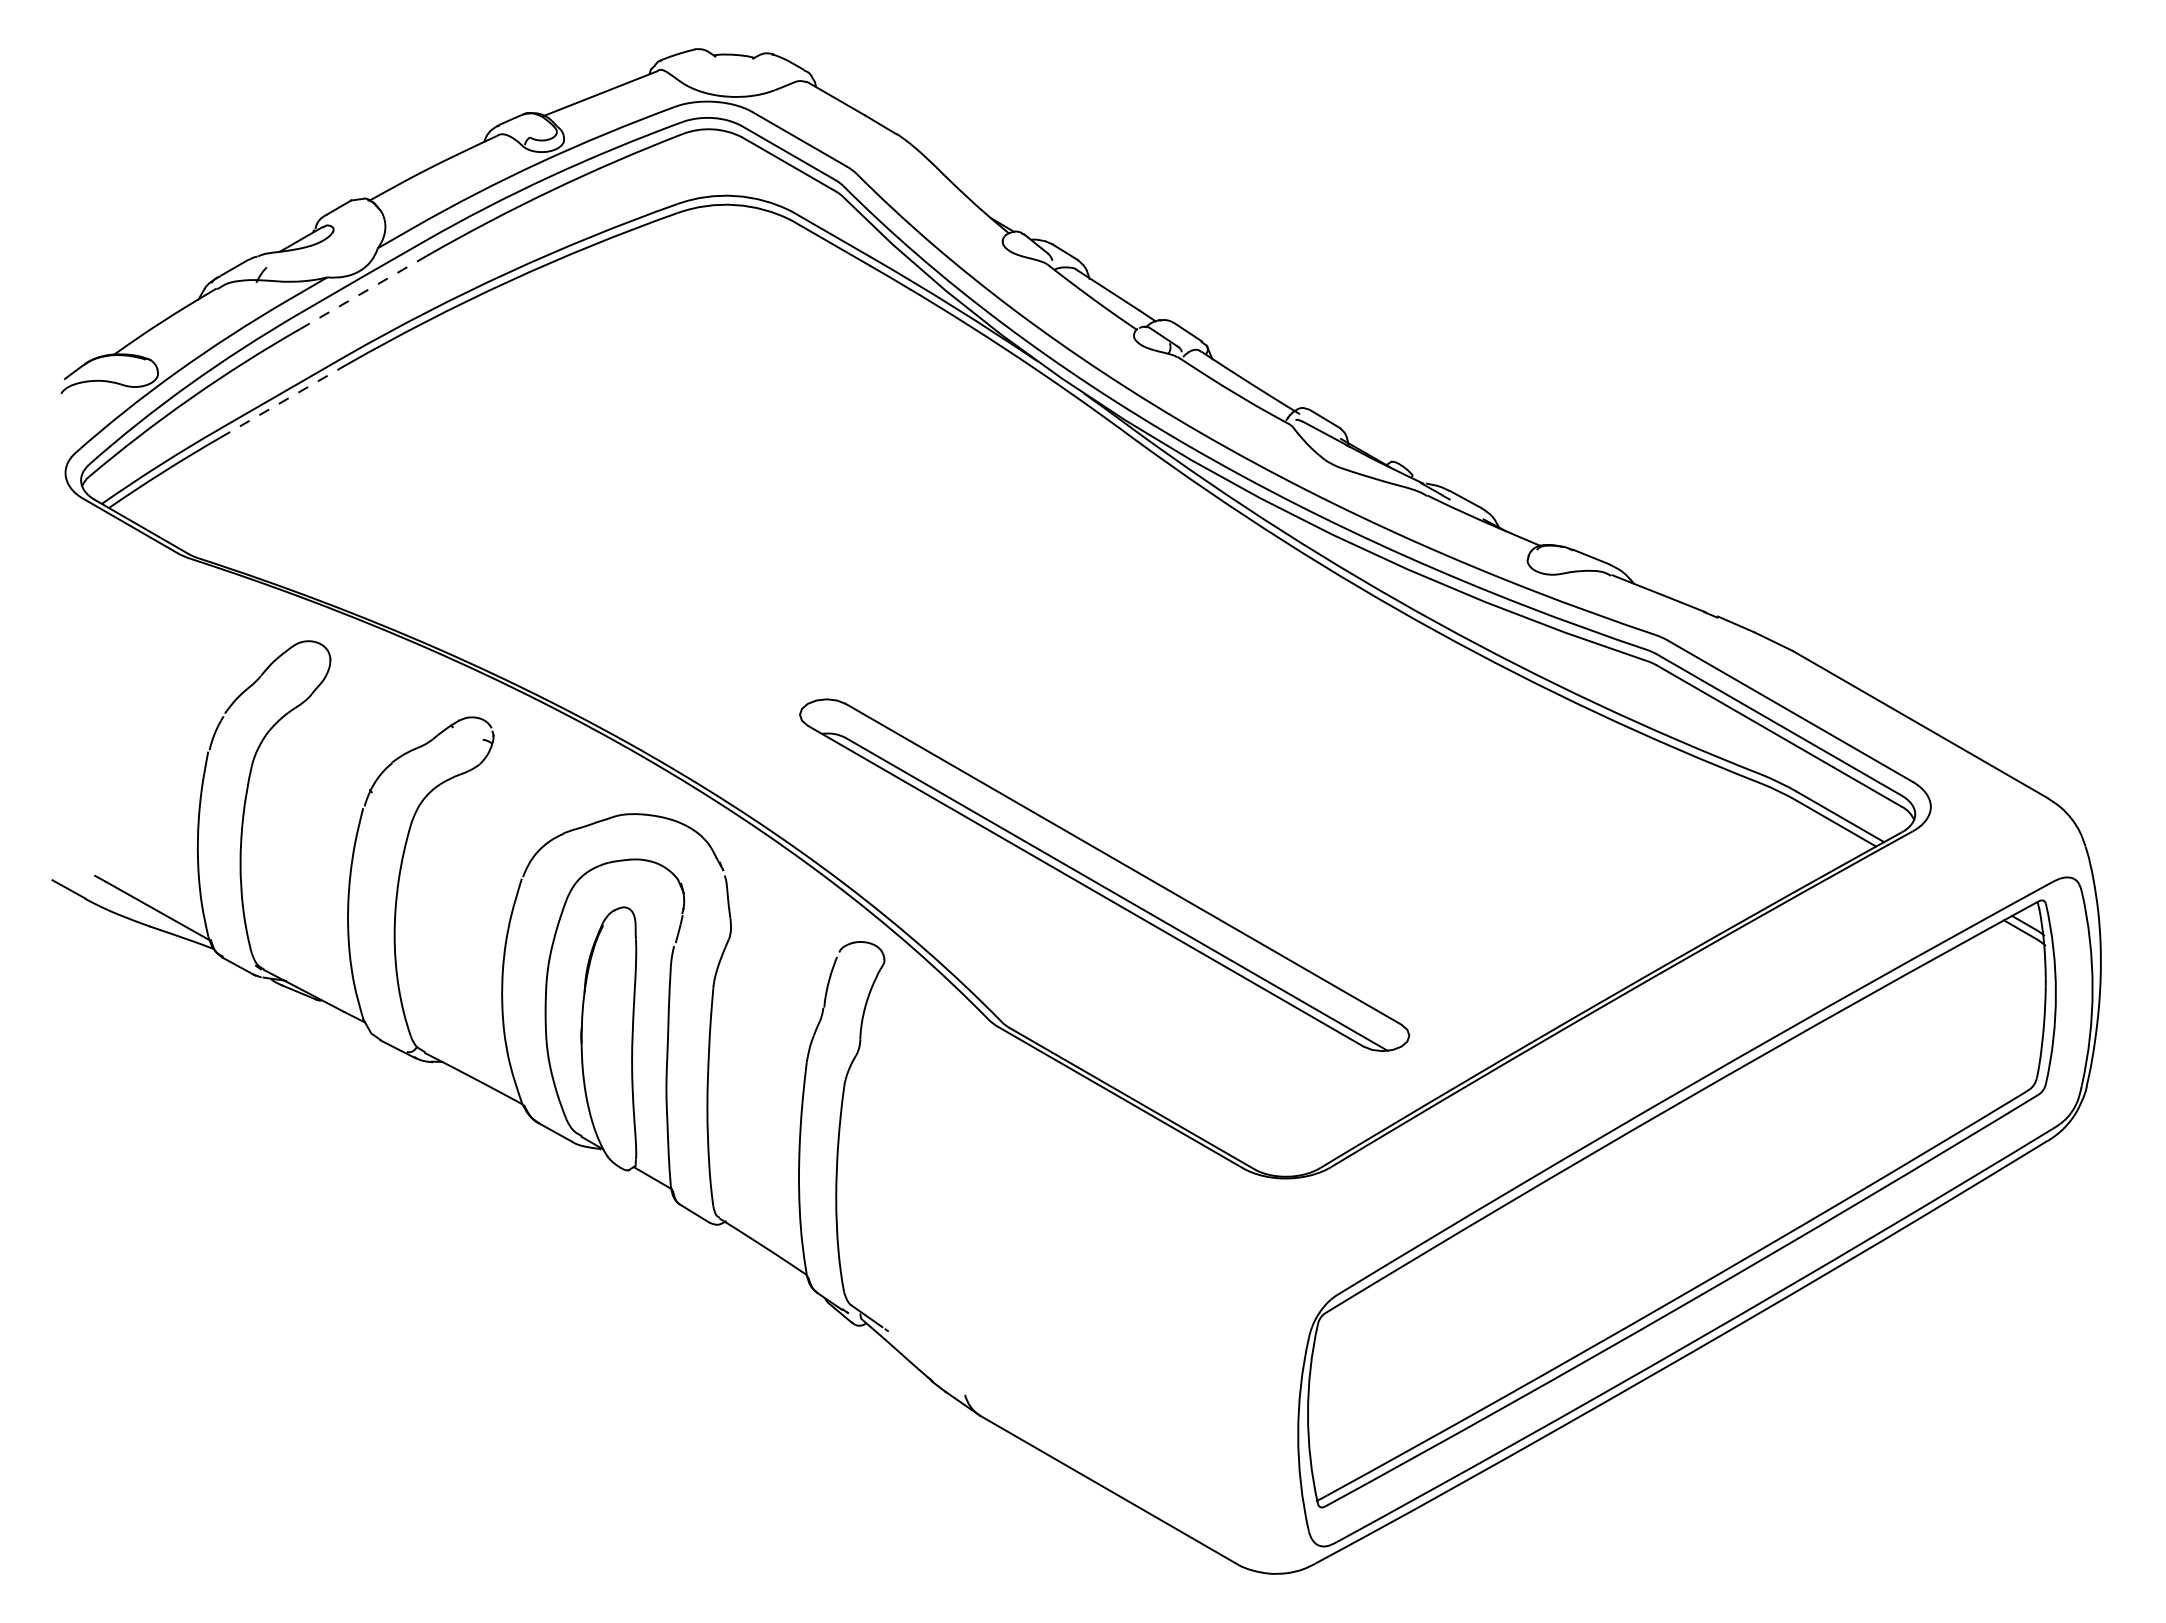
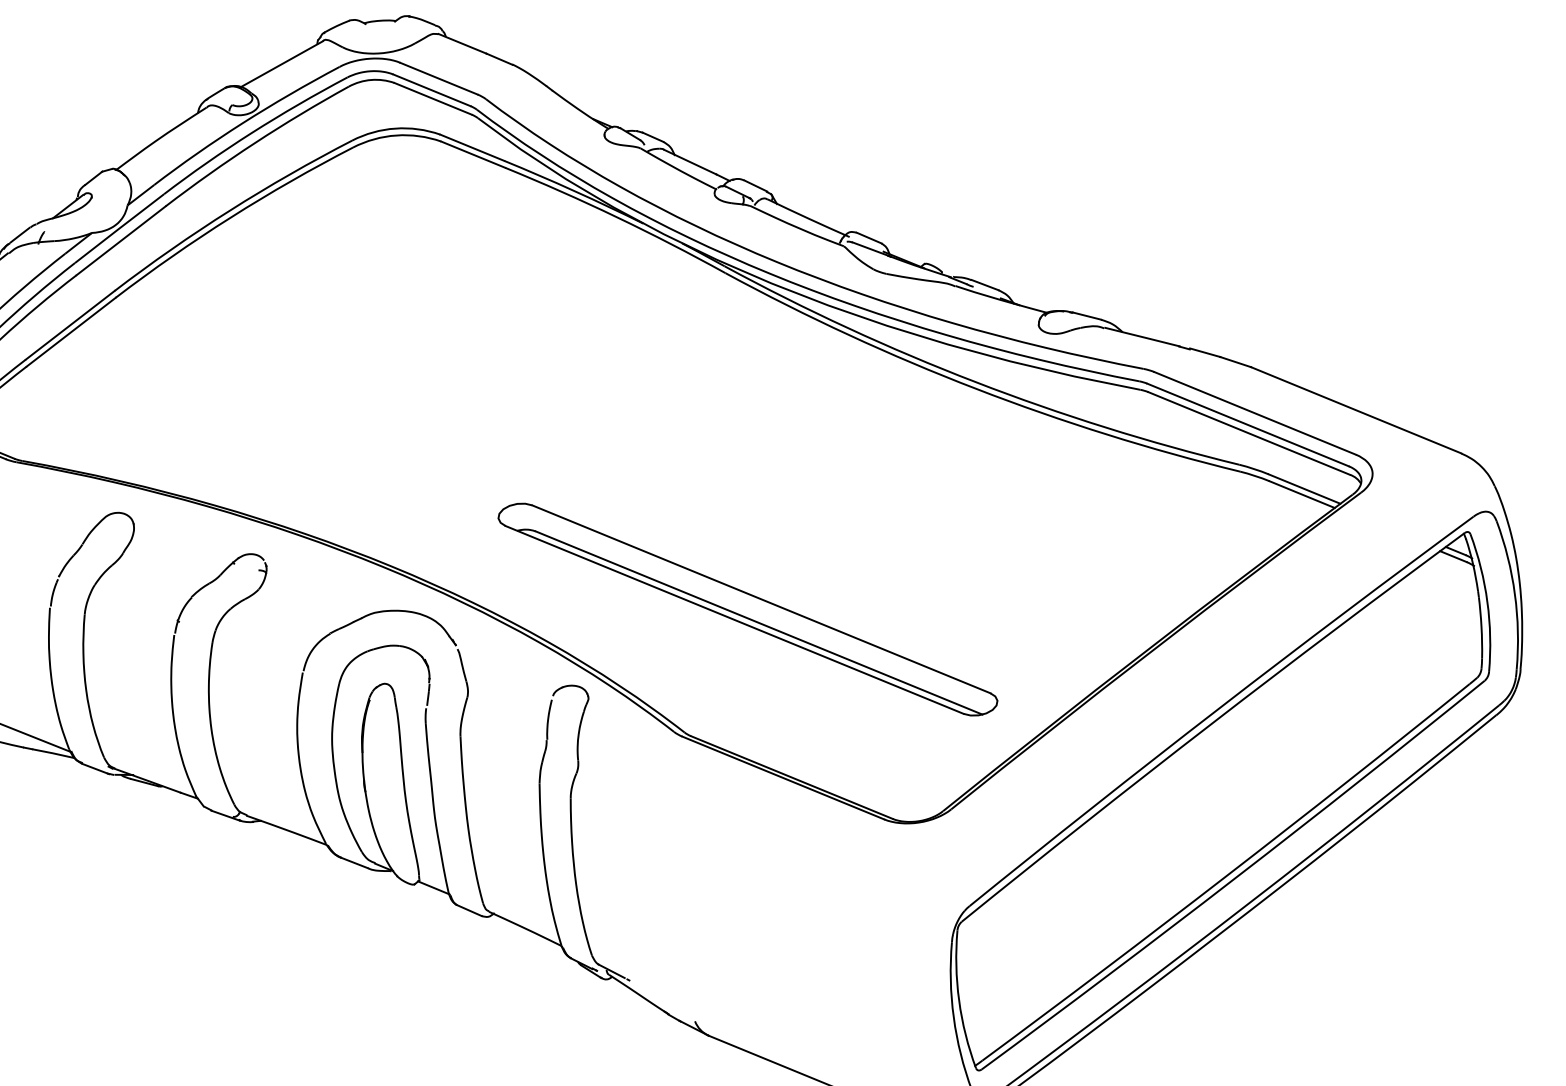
line: (363, 292) -> (121, 240), dashed -> solid
line: (283, 401) -> (71, 332), dashed -> solid

